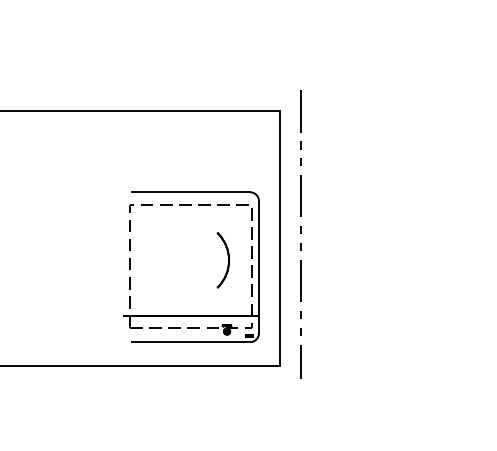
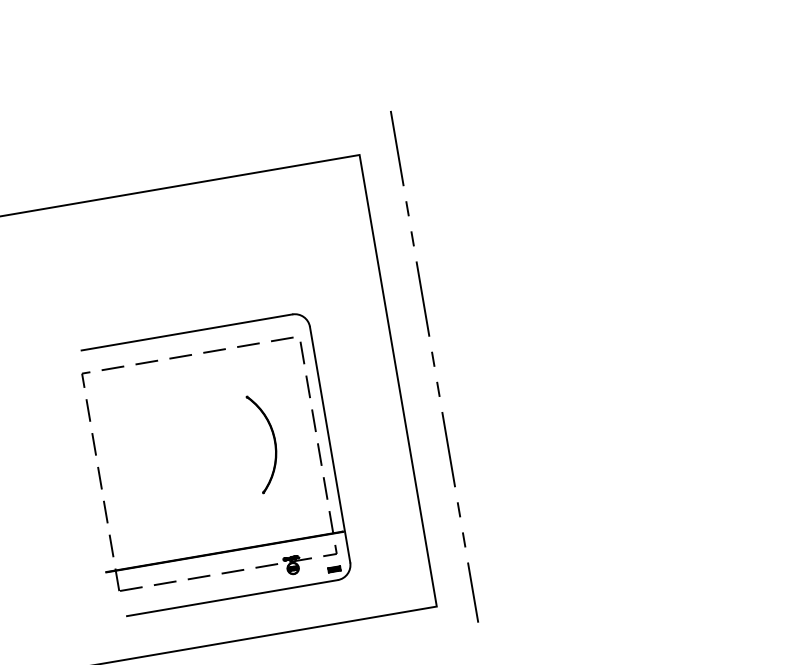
part: (216, 286) -> (260, 491), moved

